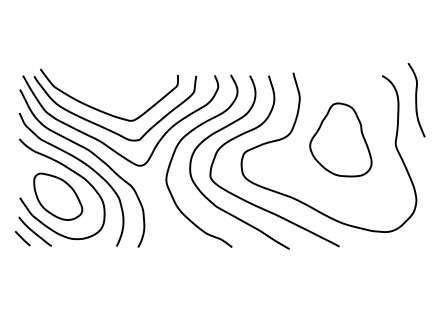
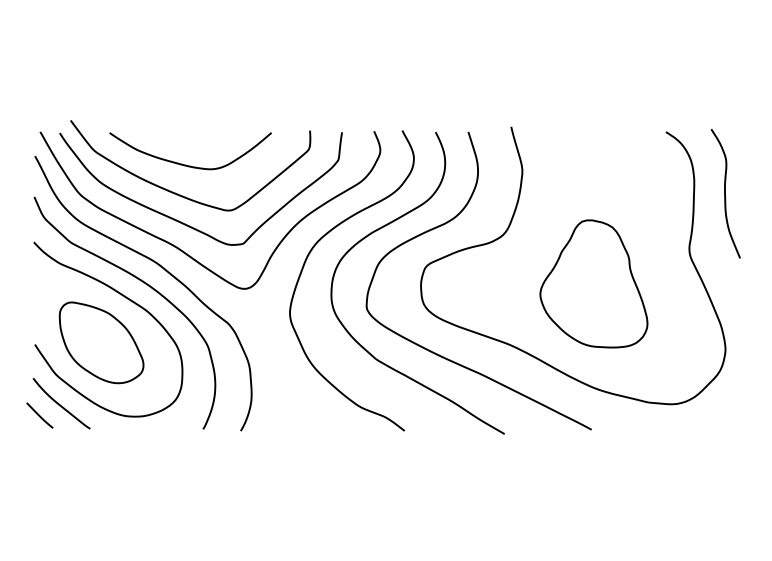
curve: (109, 94) -> (190, 164), added
curve: (416, 100) -> (725, 194), moved
part: (340, 139) -> (593, 283), moved

